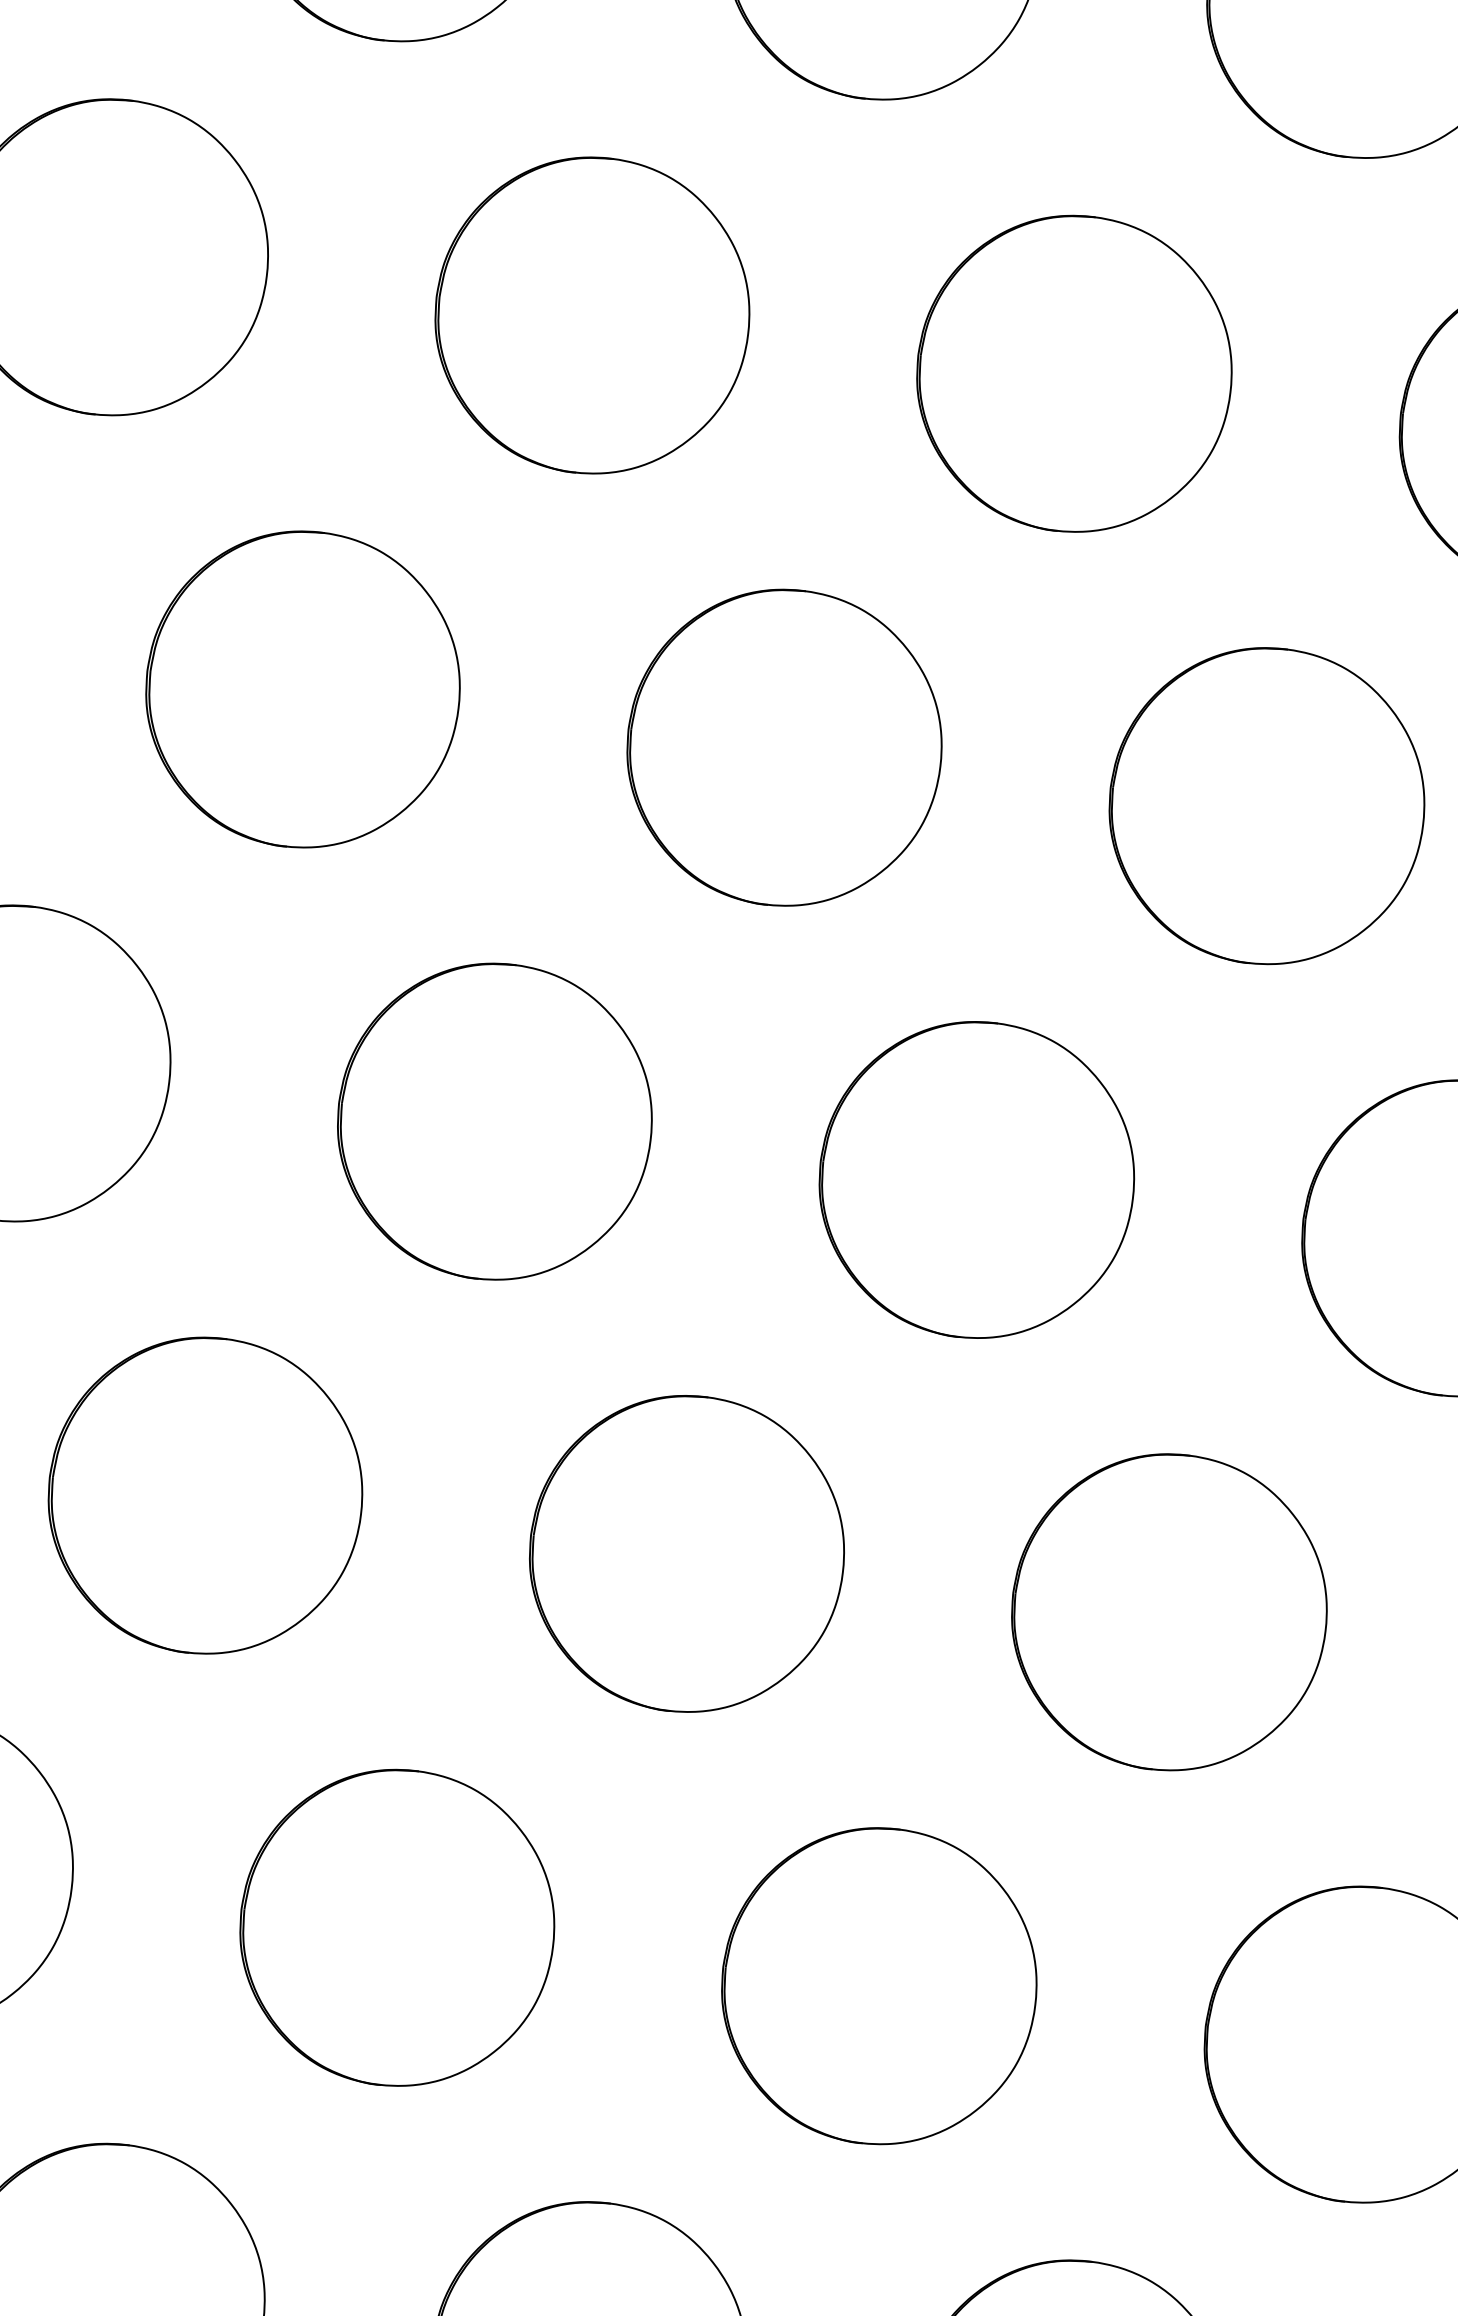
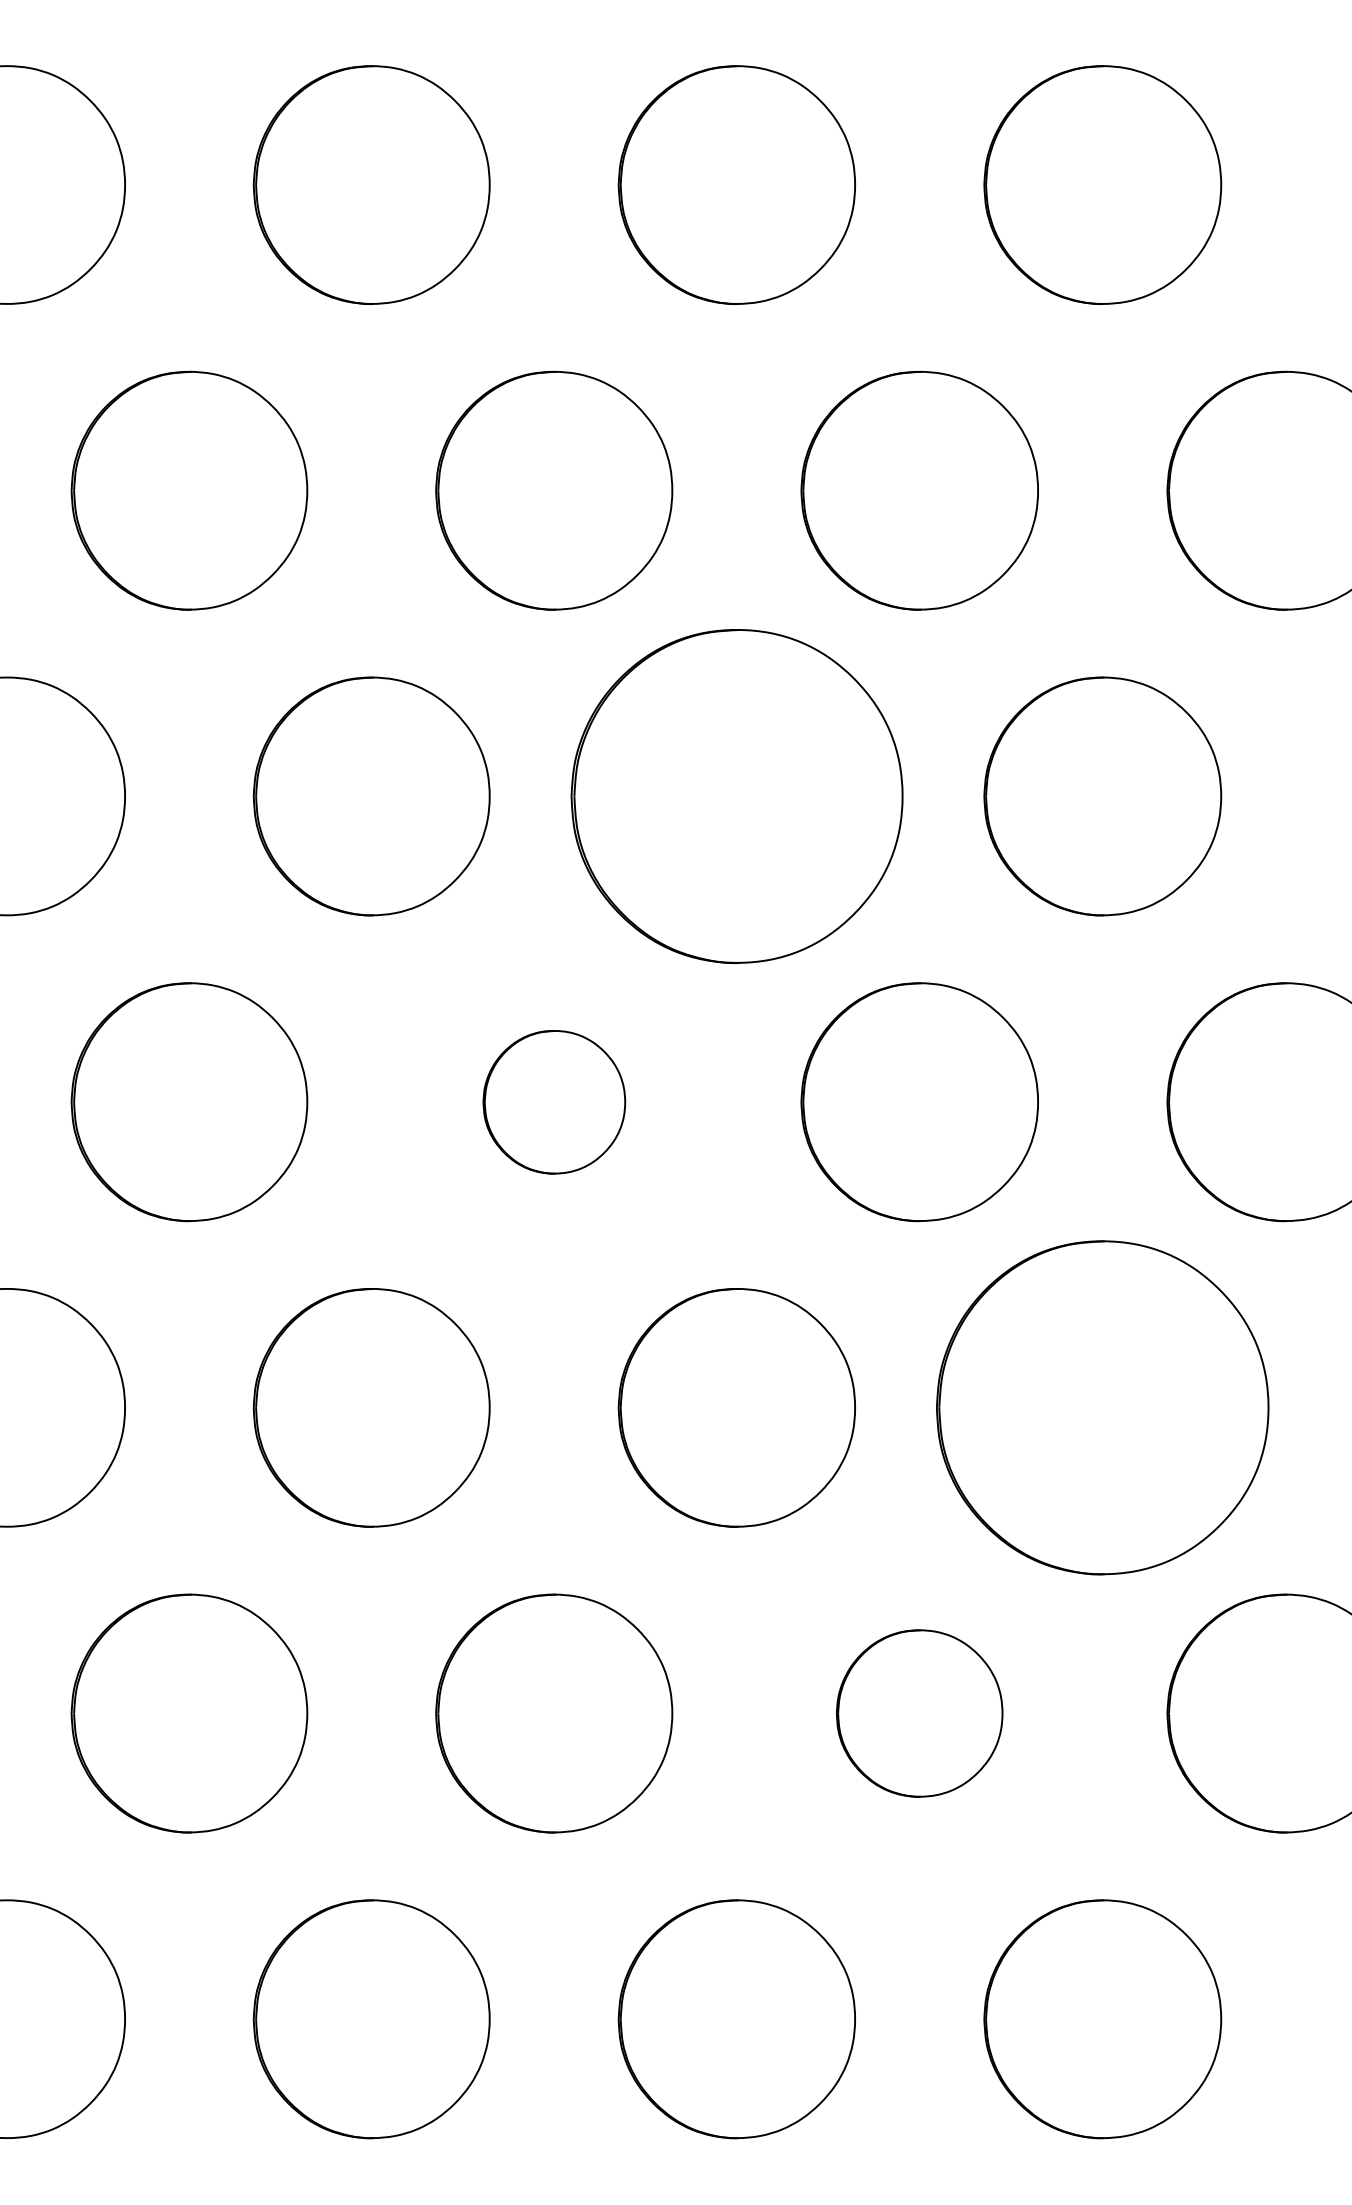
part: (783, 747) -> (736, 796), size x1.4
part: (495, 1122) -> (554, 1102), size x0.6
part: (1169, 1611) -> (1102, 1407), size x1.4
part: (878, 1986) -> (919, 1713), size x0.7

